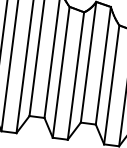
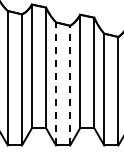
line: (61, 71) -> (56, 83), solid -> dashed
line: (76, 75) -> (70, 85), solid -> dashed

